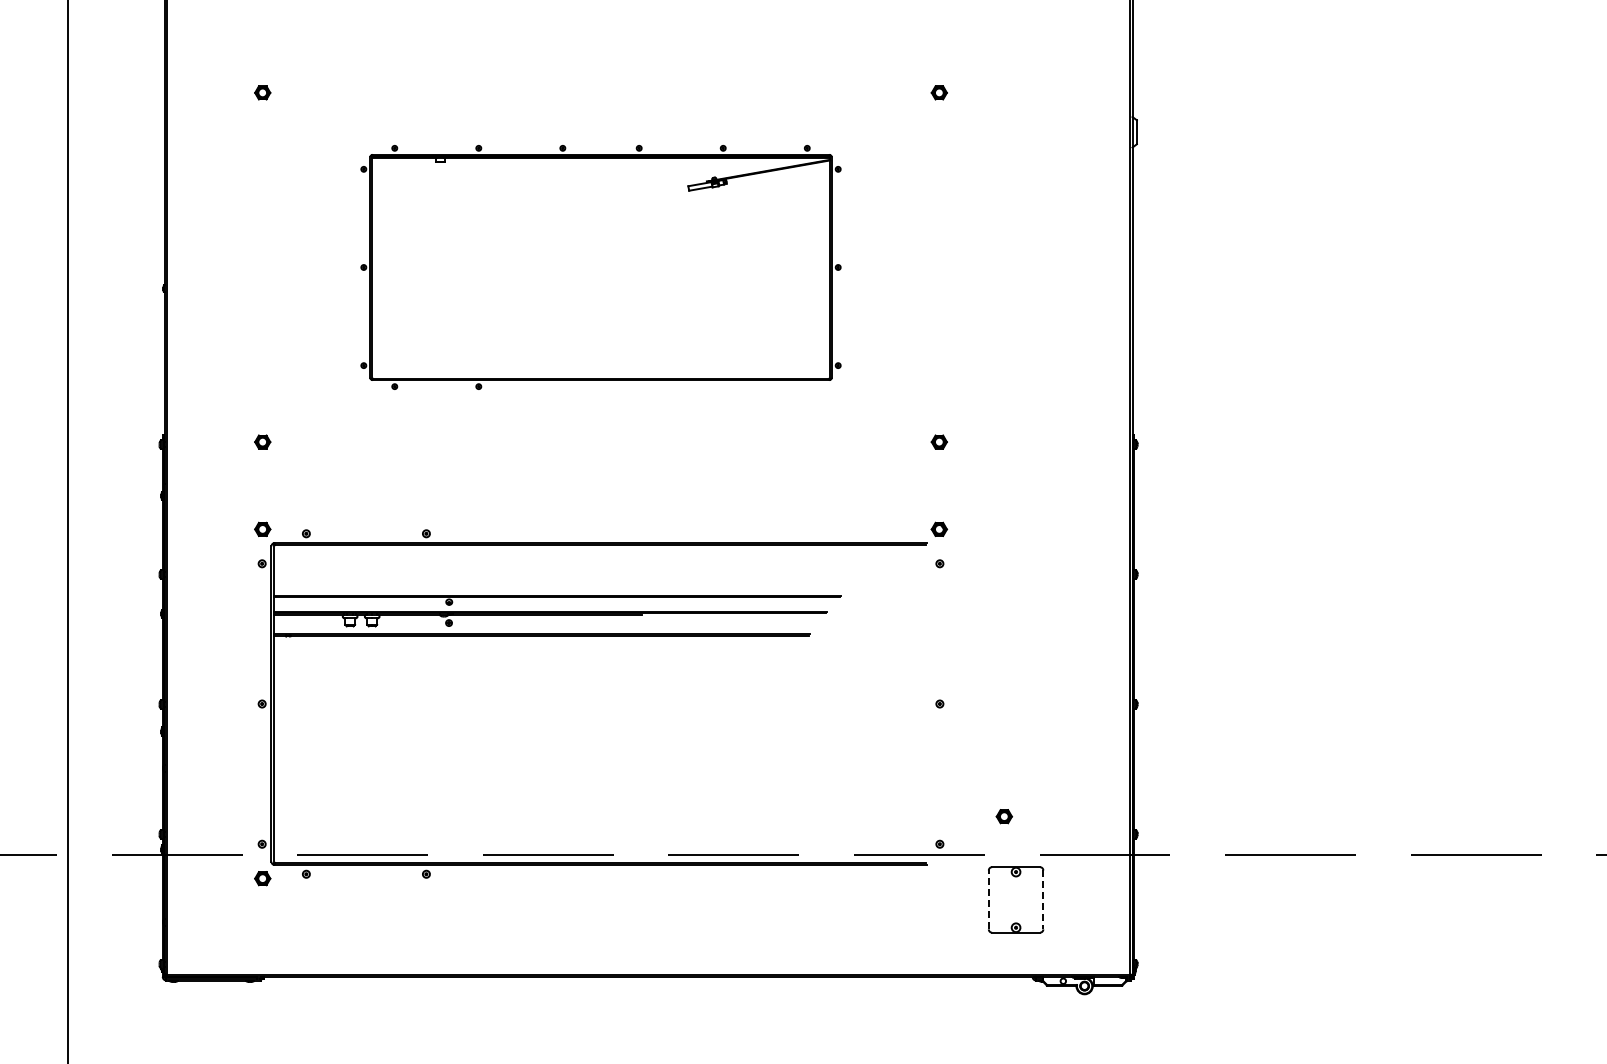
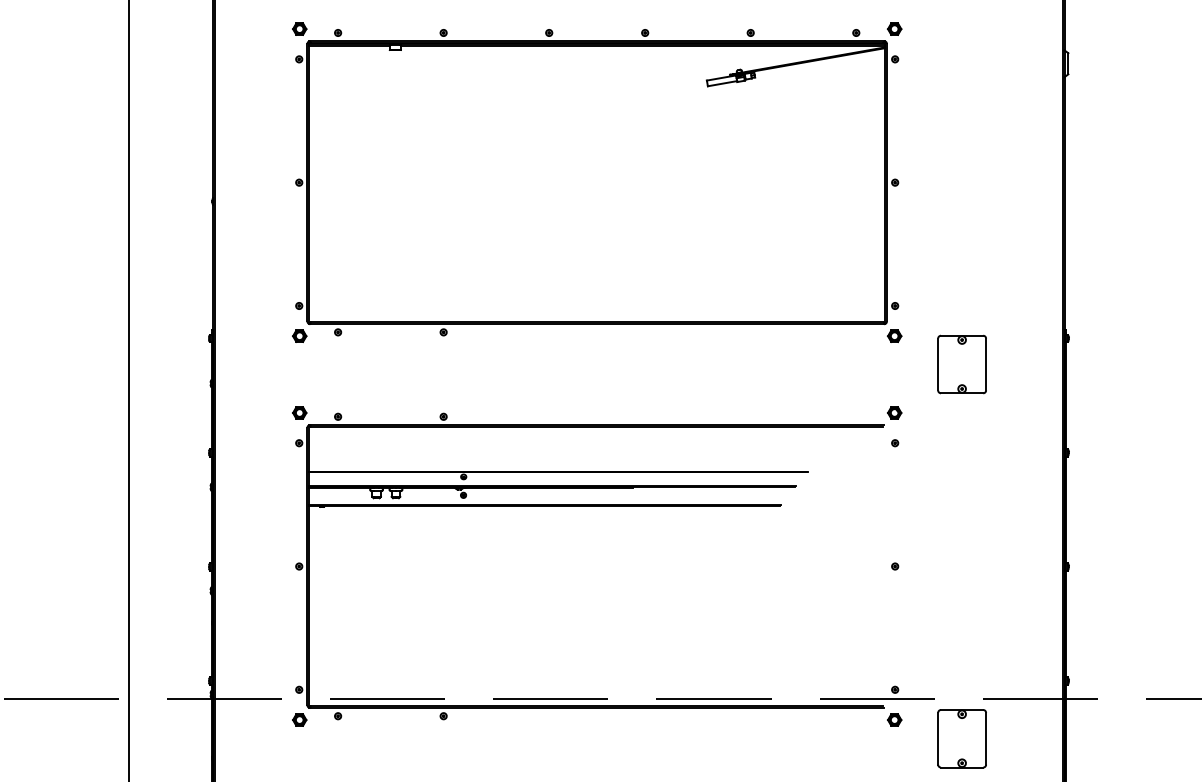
part: (600, 267) -> (596, 182), size x1.43
part: (1016, 473) -> (962, 363), added
part: (1004, 816) -> (894, 719), moved
line: (988, 899) -> (937, 738), dashed -> solid
line: (1043, 900) -> (986, 739), dashed -> solid

